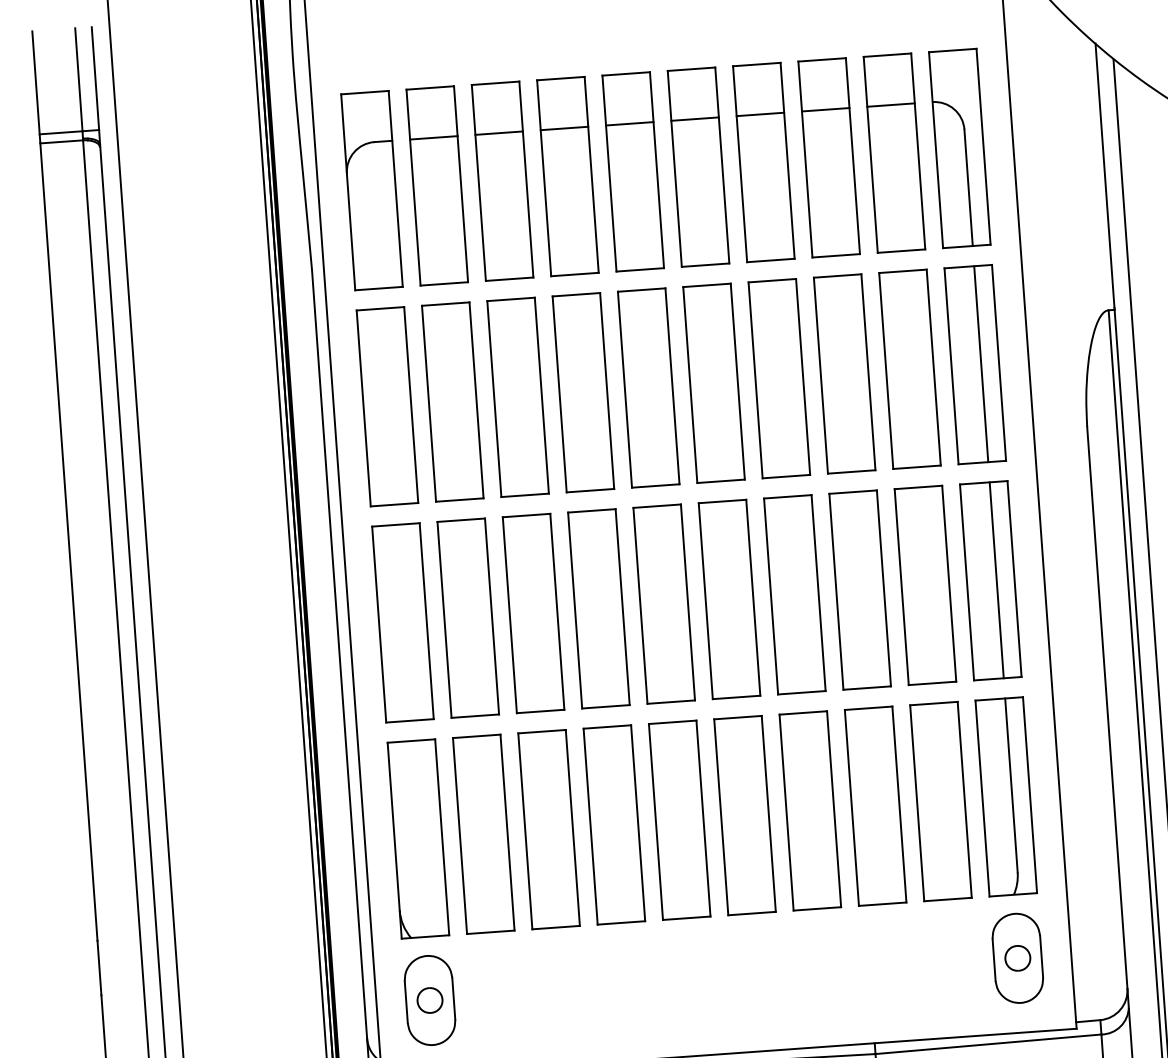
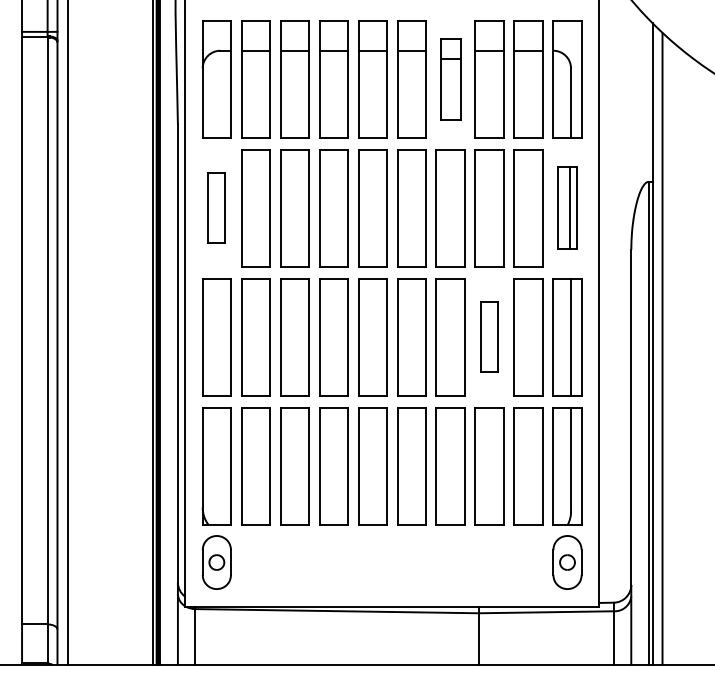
part: (763, 162) -> (450, 79), size x0.7
part: (975, 364) -> (567, 208), size x0.7
part: (386, 407) -> (216, 208), size x0.6
part: (860, 590) -> (489, 337), size x0.6

